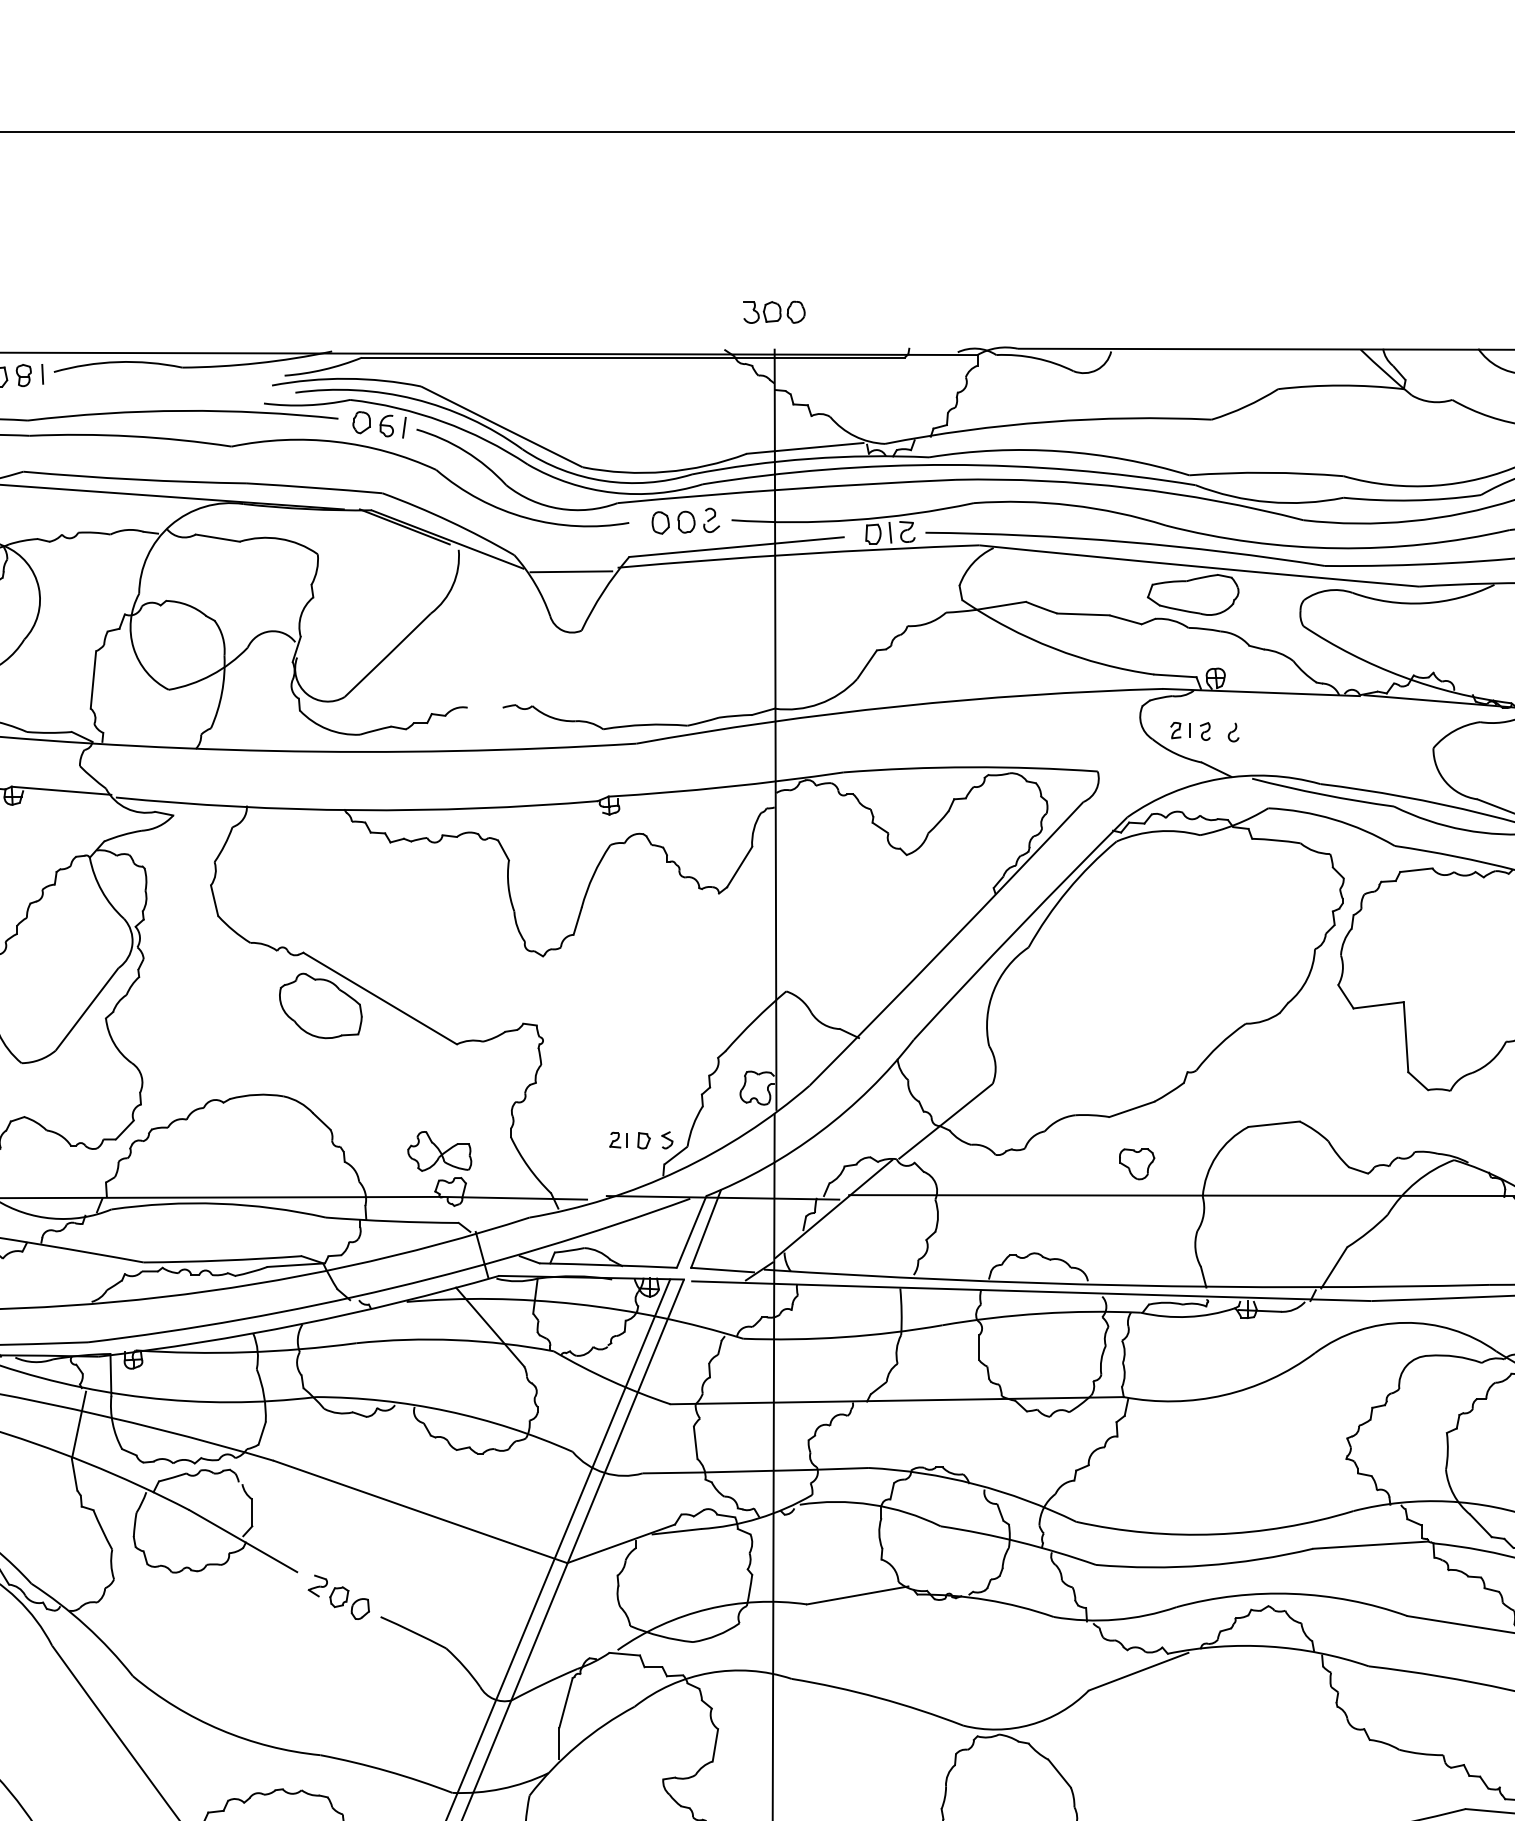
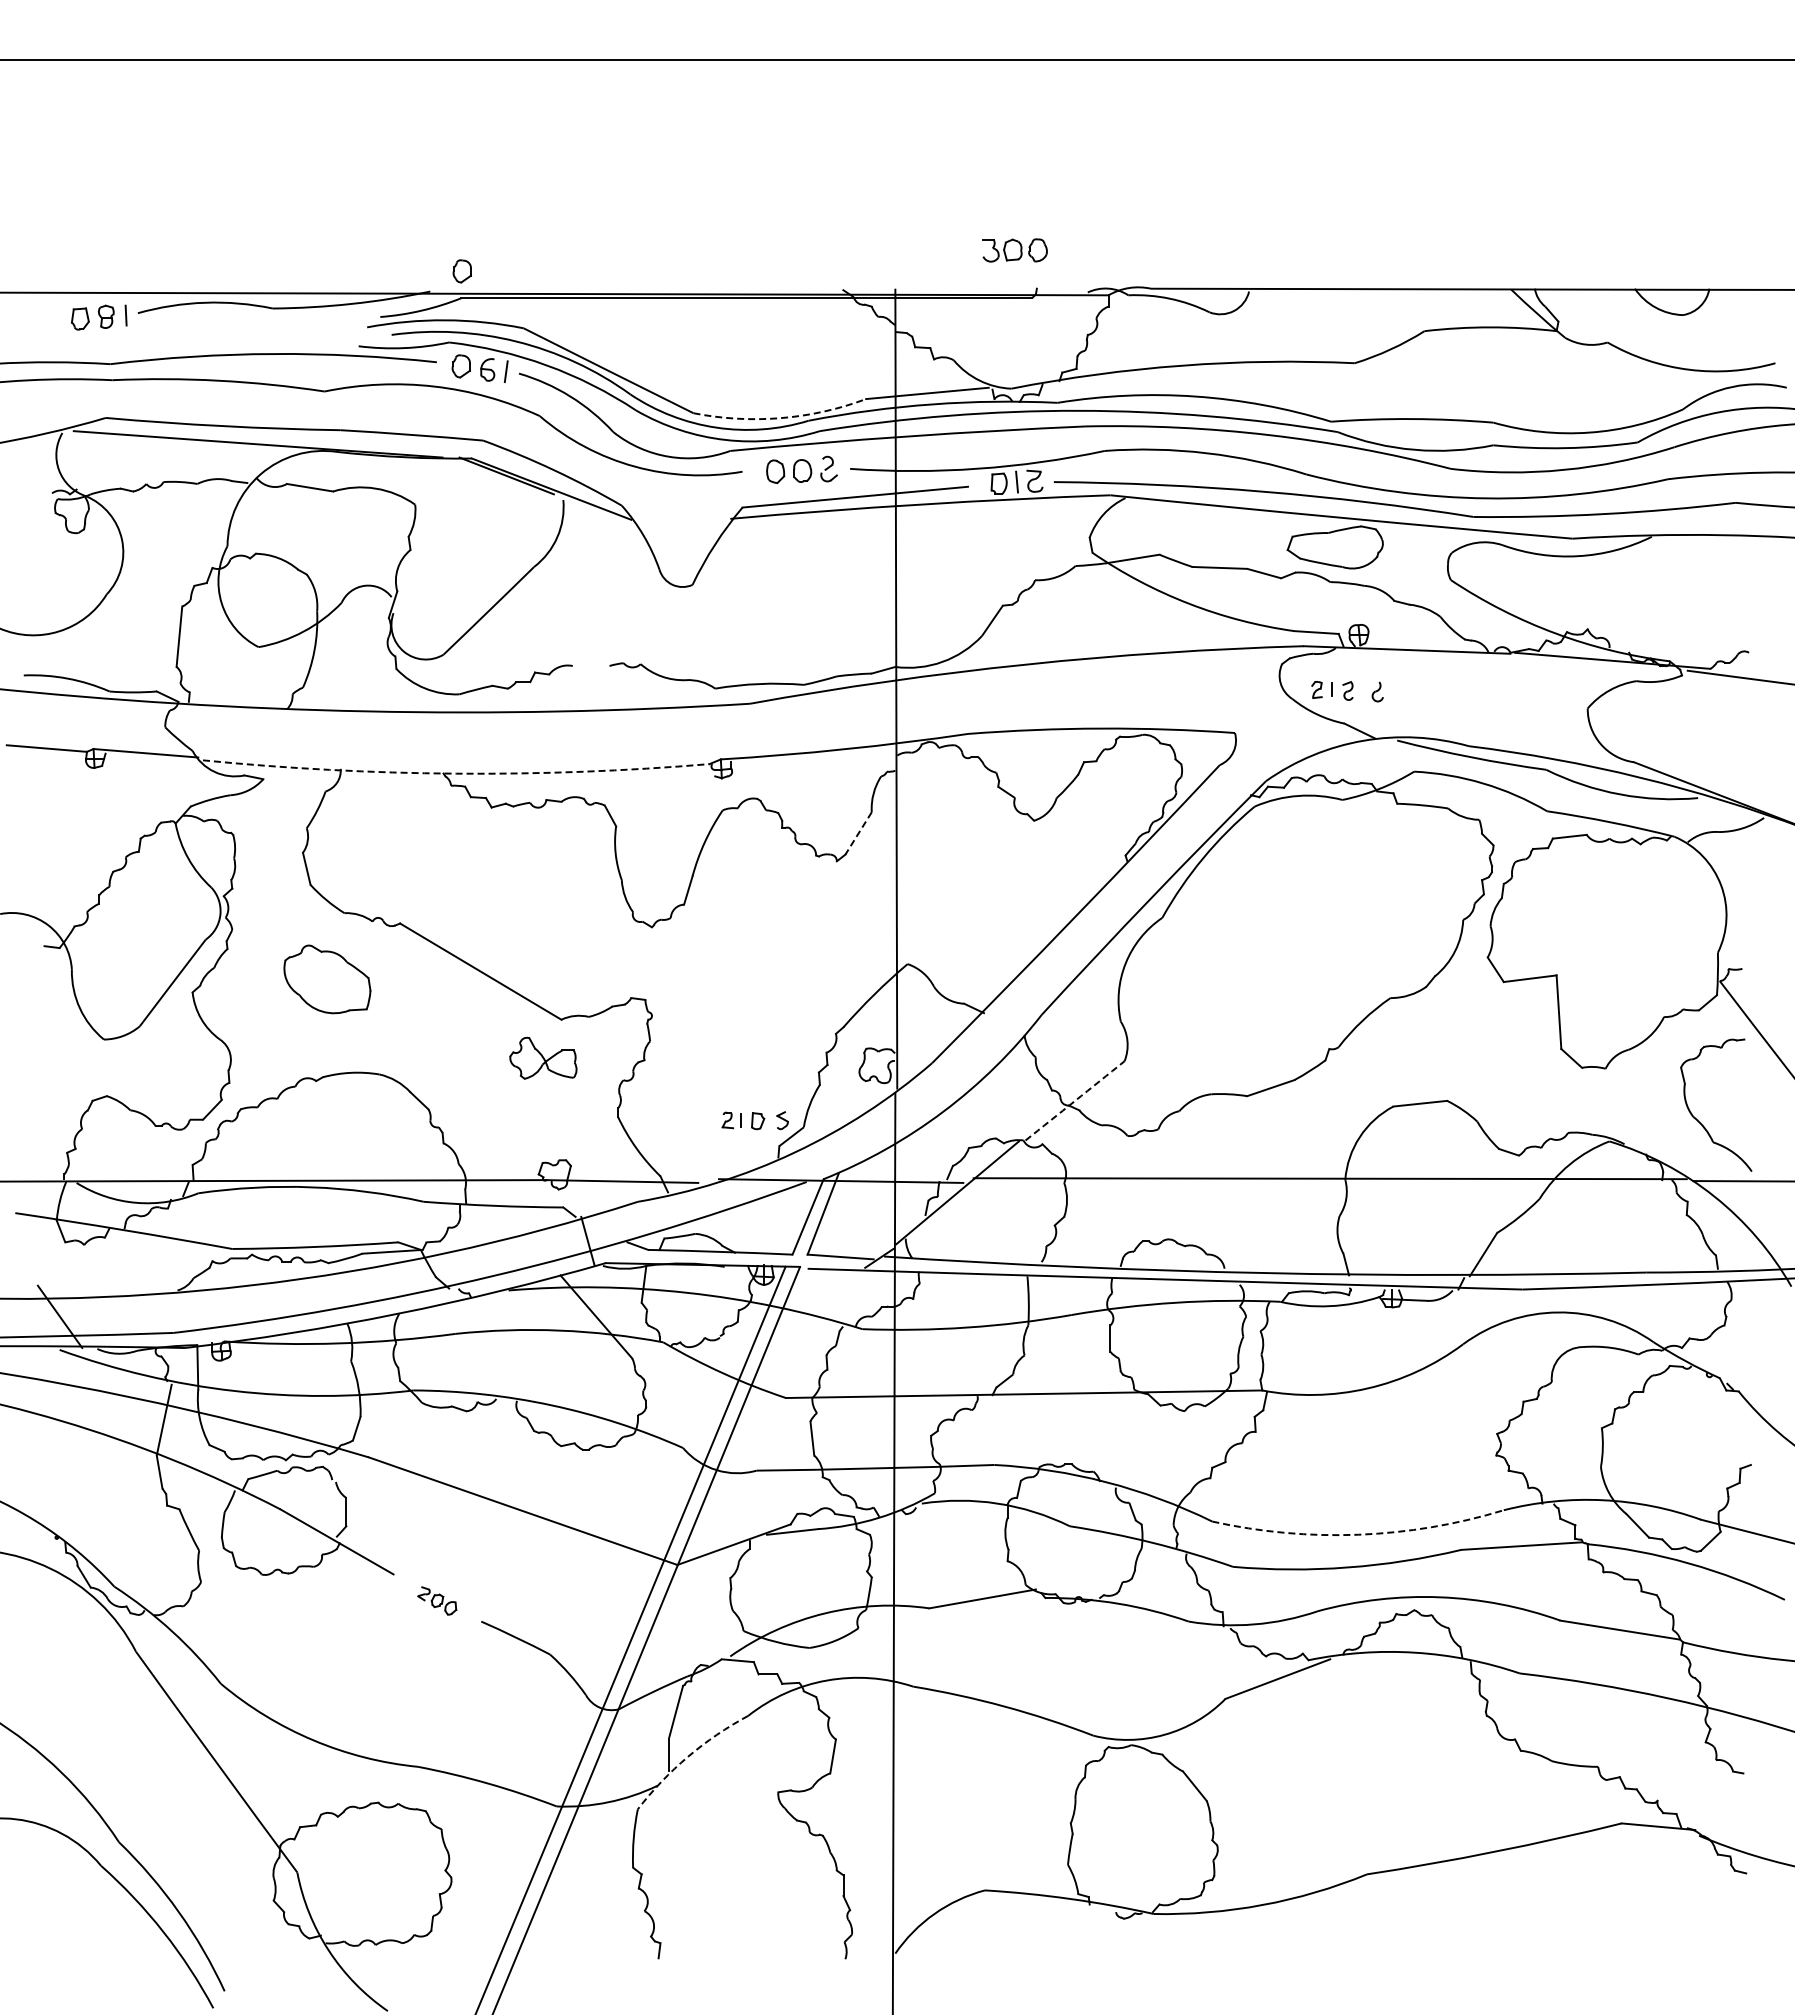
part: (773, 312) -> (1014, 250), moved
part: (361, 332) -> (461, 271), added
arc: (665, 472) -> (780, 418), solid -> dashed
line: (571, 571) -> (681, 522), removed
arc: (357, 810) -> (456, 773), solid -> dashed
line: (739, 867) -> (858, 833), solid -> dashed
part: (320, 1006) -> (327, 979), moved
arc: (946, 1121) -> (1075, 1100), solid -> dashed
part: (439, 1150) -> (543, 1057), moved
part: (1137, 1163) -> (1276, 1145), removed
arc: (1215, 1534) -> (1358, 1534), solid -> dashed
part: (338, 1596) -> (436, 1600), size x0.6
arc: (577, 1745) -> (688, 1756), solid -> dashed

